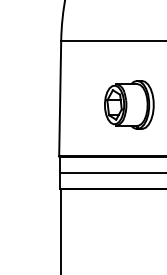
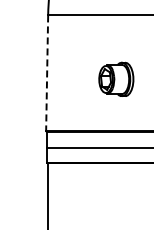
line: (60, 98) -> (47, 73), solid -> dashed
part: (129, 104) -> (116, 79), size x0.7

